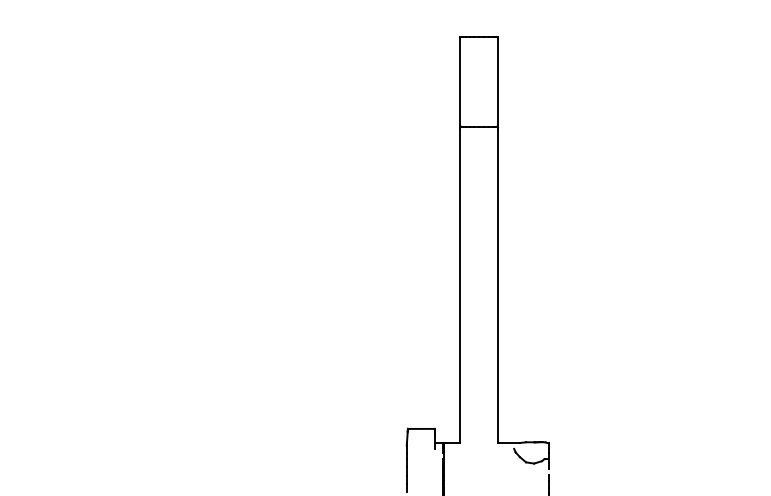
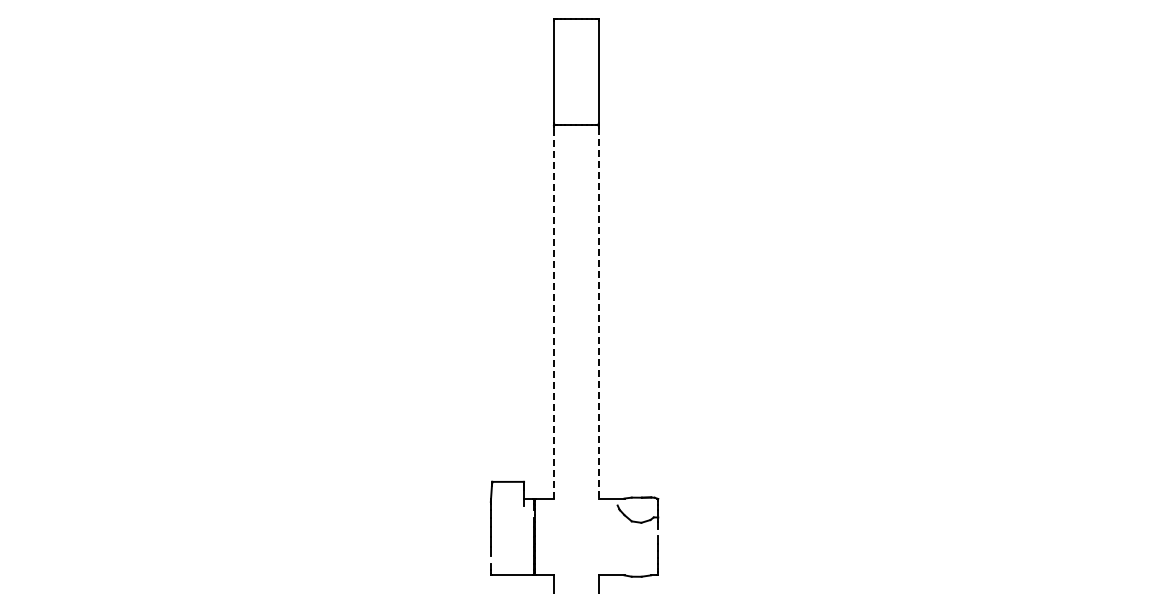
line: (460, 285) -> (554, 312), solid -> dashed
line: (497, 286) -> (598, 313), solid -> dashed

